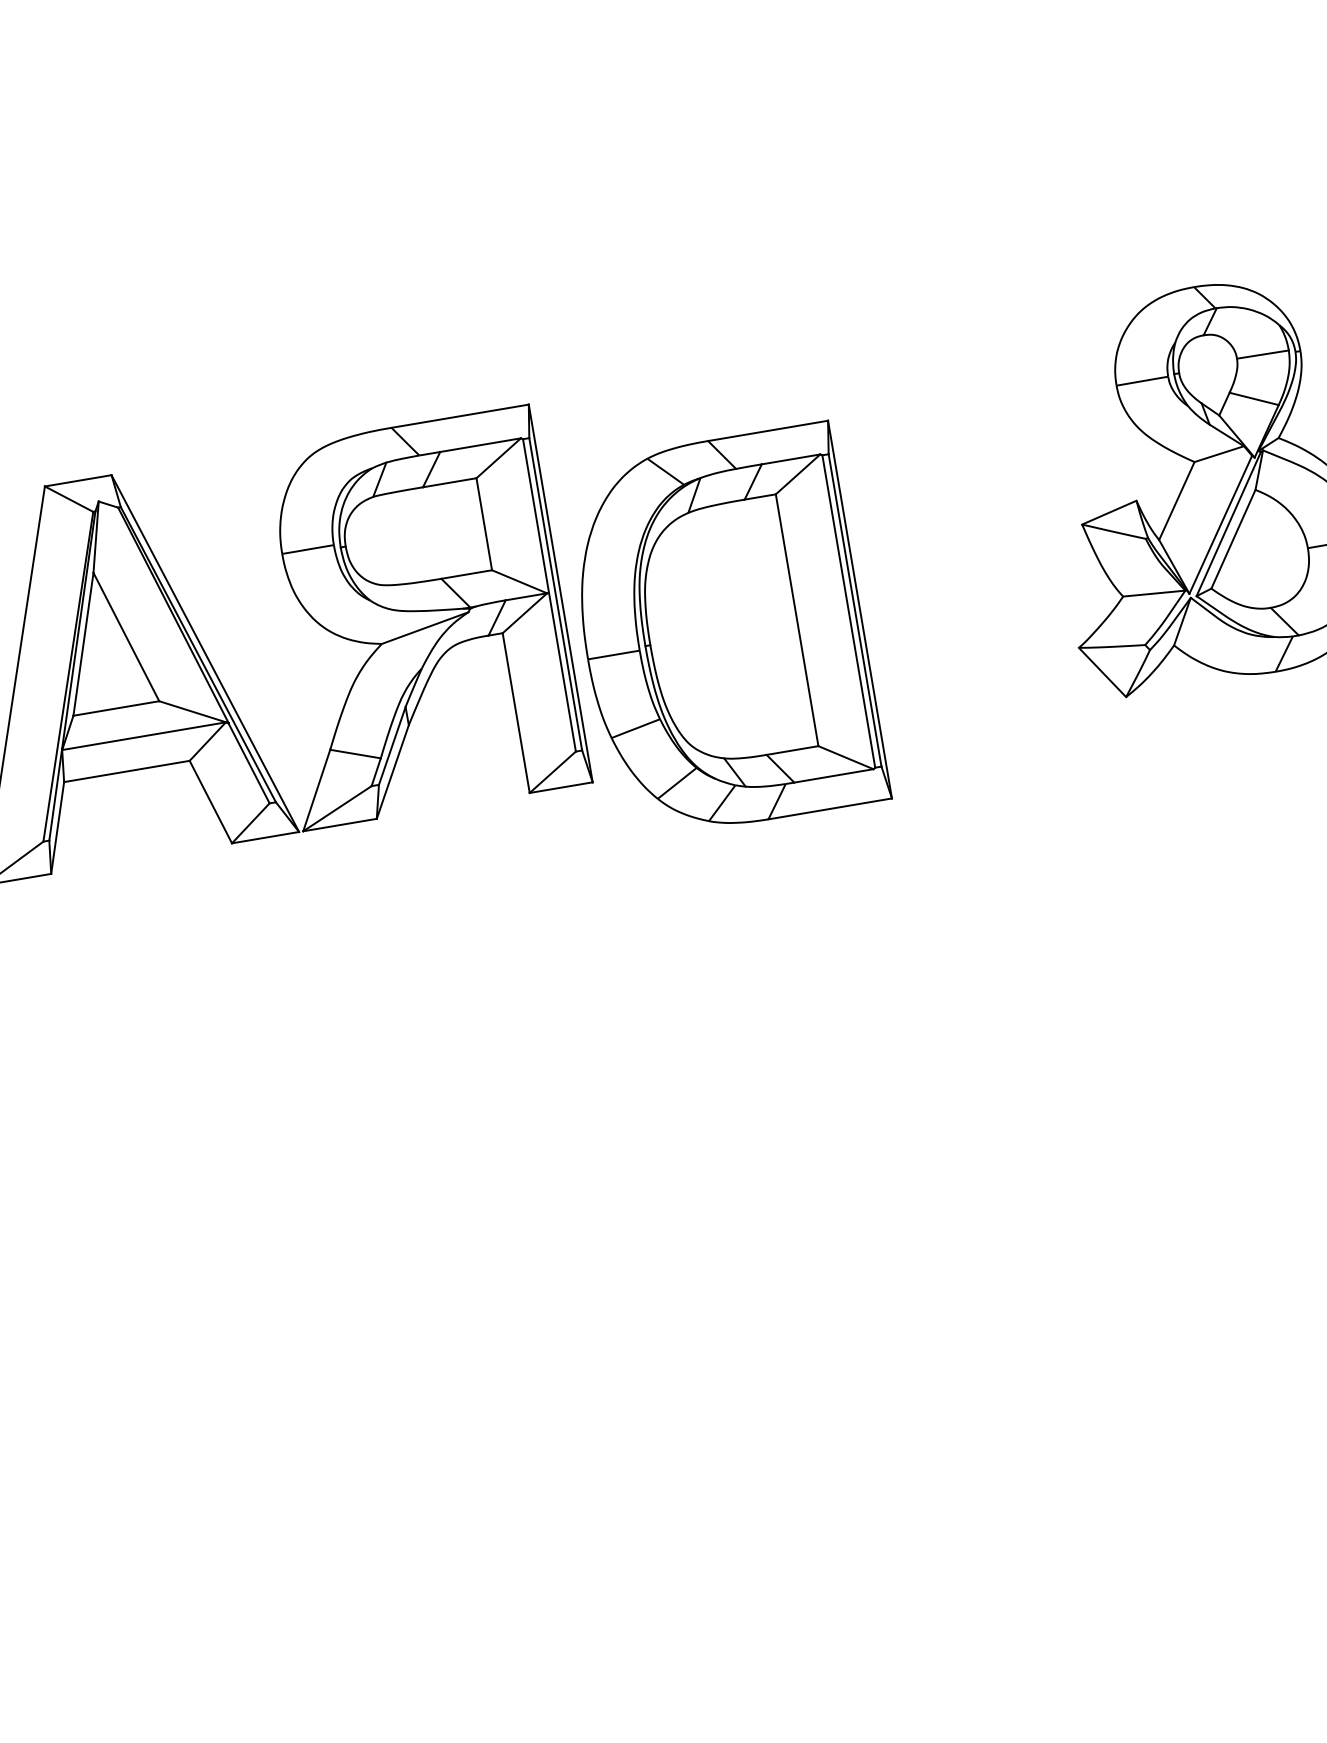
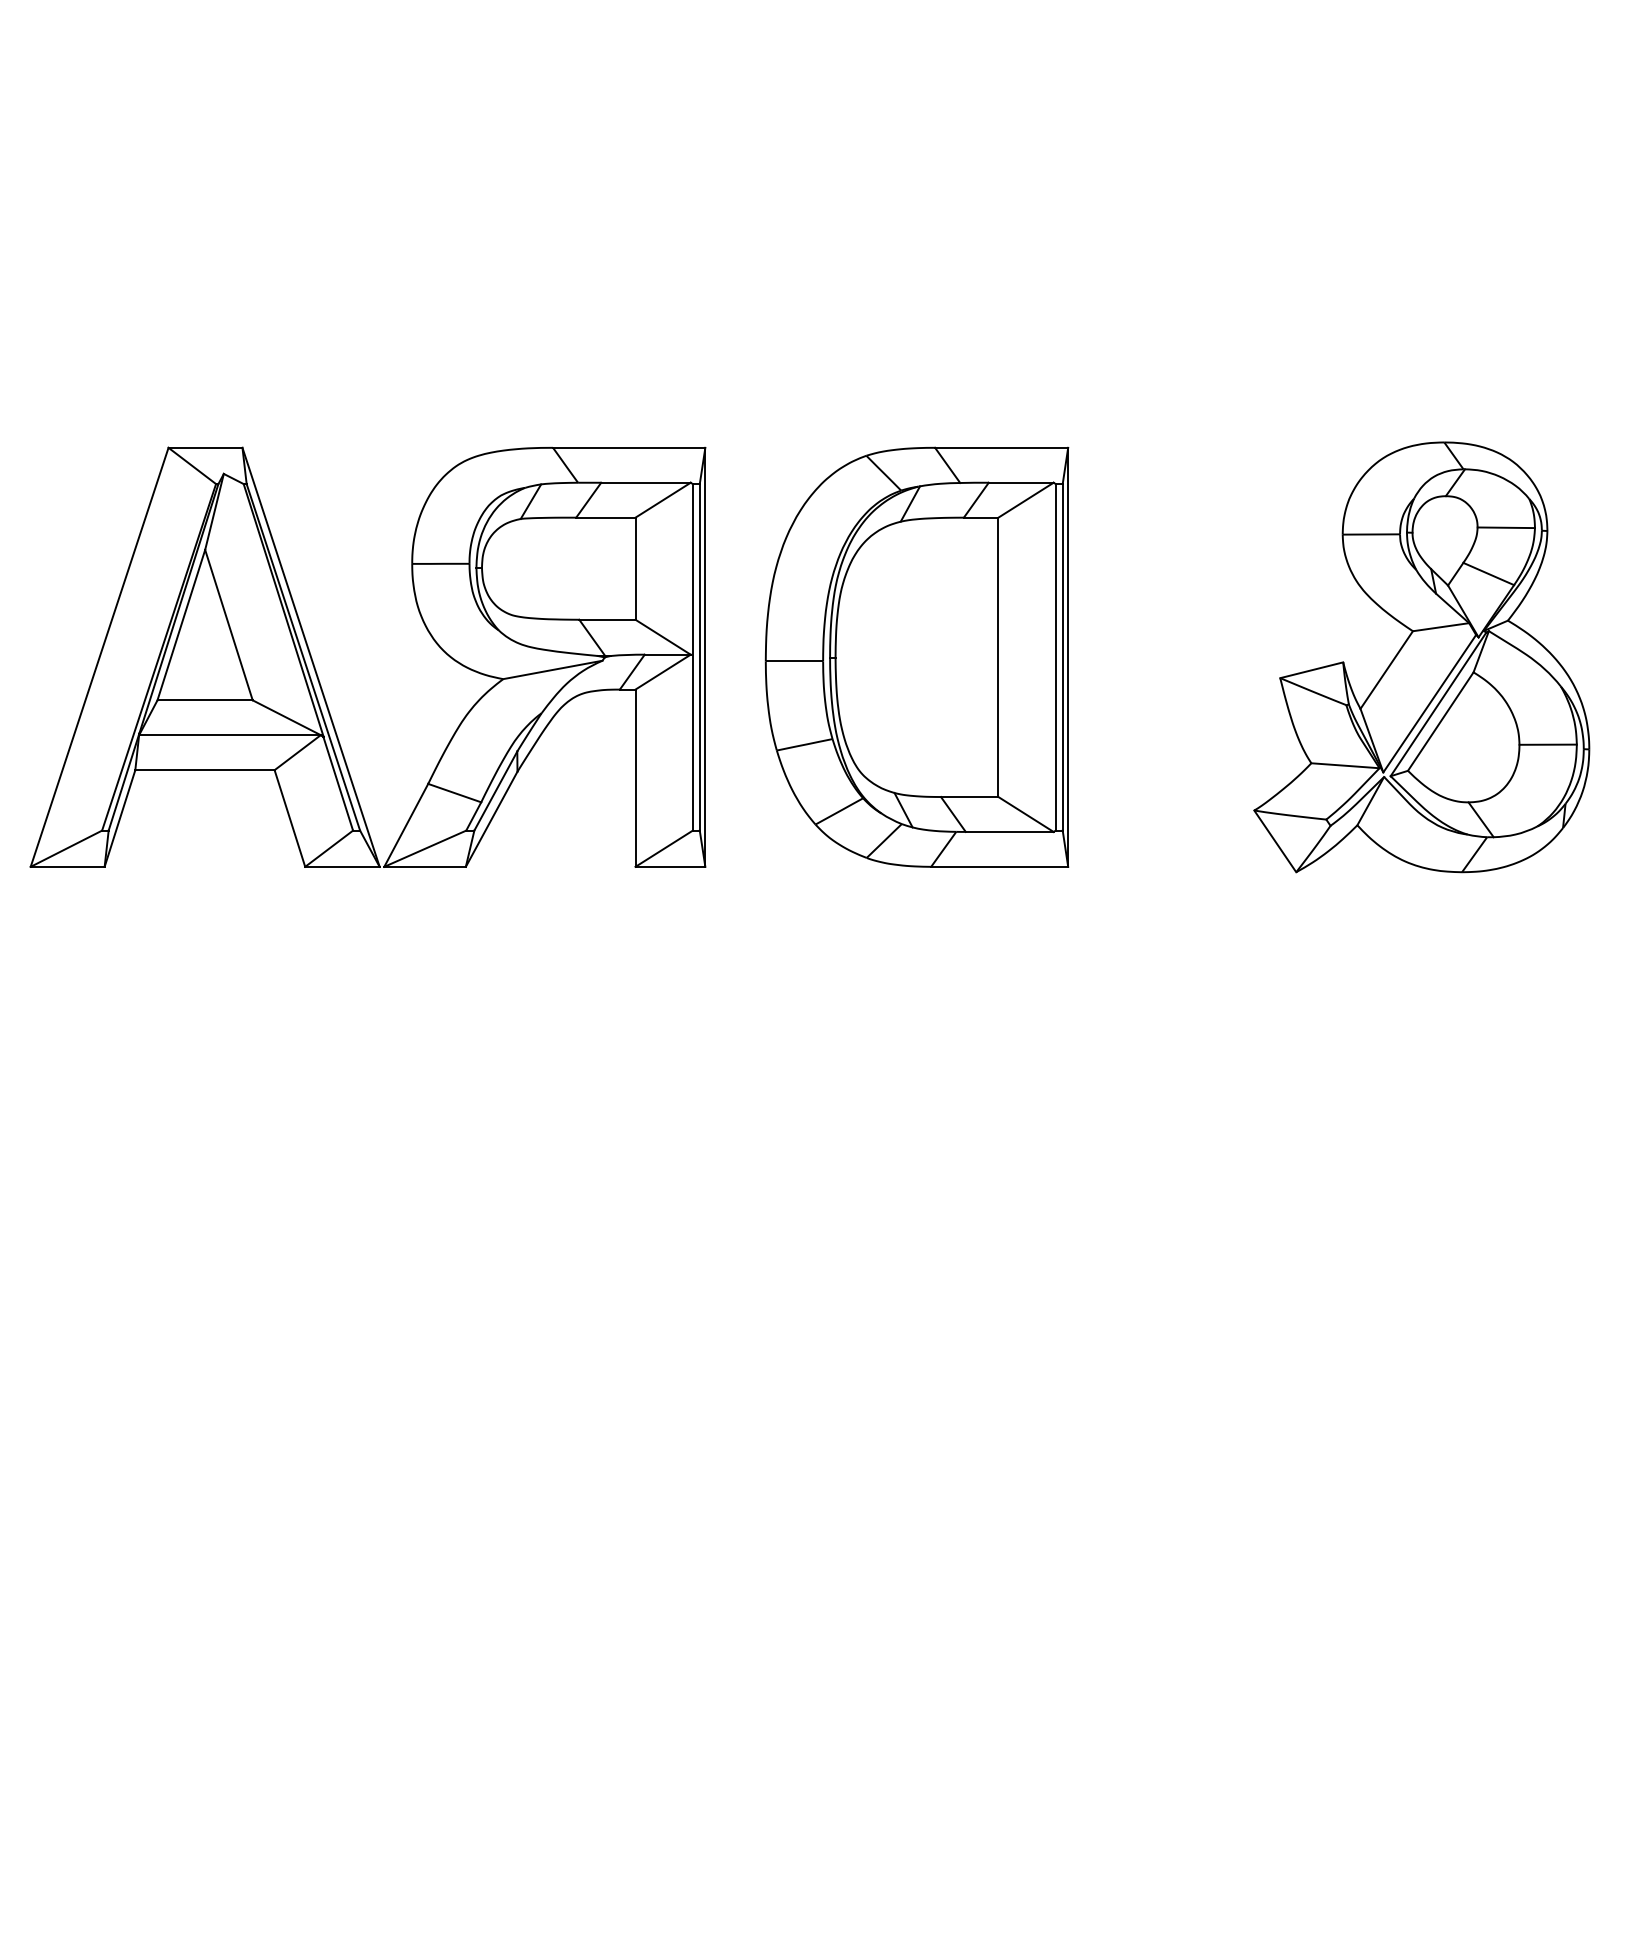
part: (723, 631) -> (916, 656), moved

